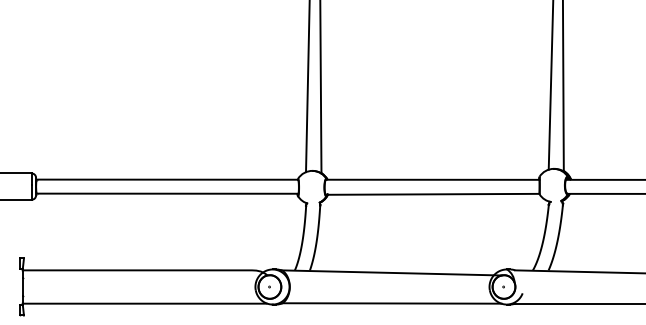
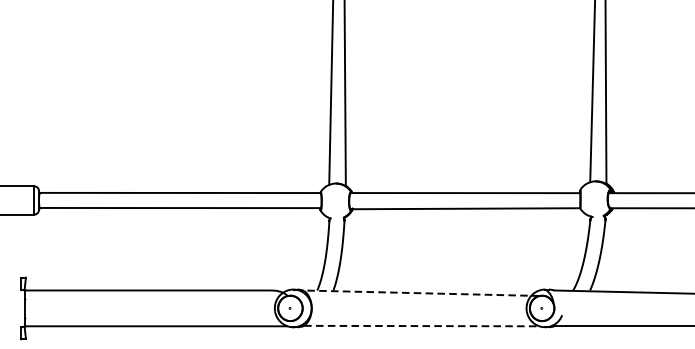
line: (390, 272) -> (420, 292), solid -> dashed
line: (392, 303) -> (422, 326), solid -> dashed

